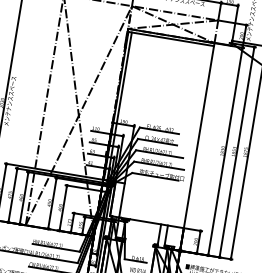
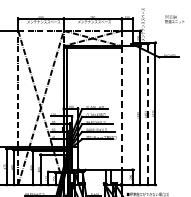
line: (199, 135) -> (121, 107), solid -> dashed
line: (236, 151) -> (147, 114), solid -> dashed

